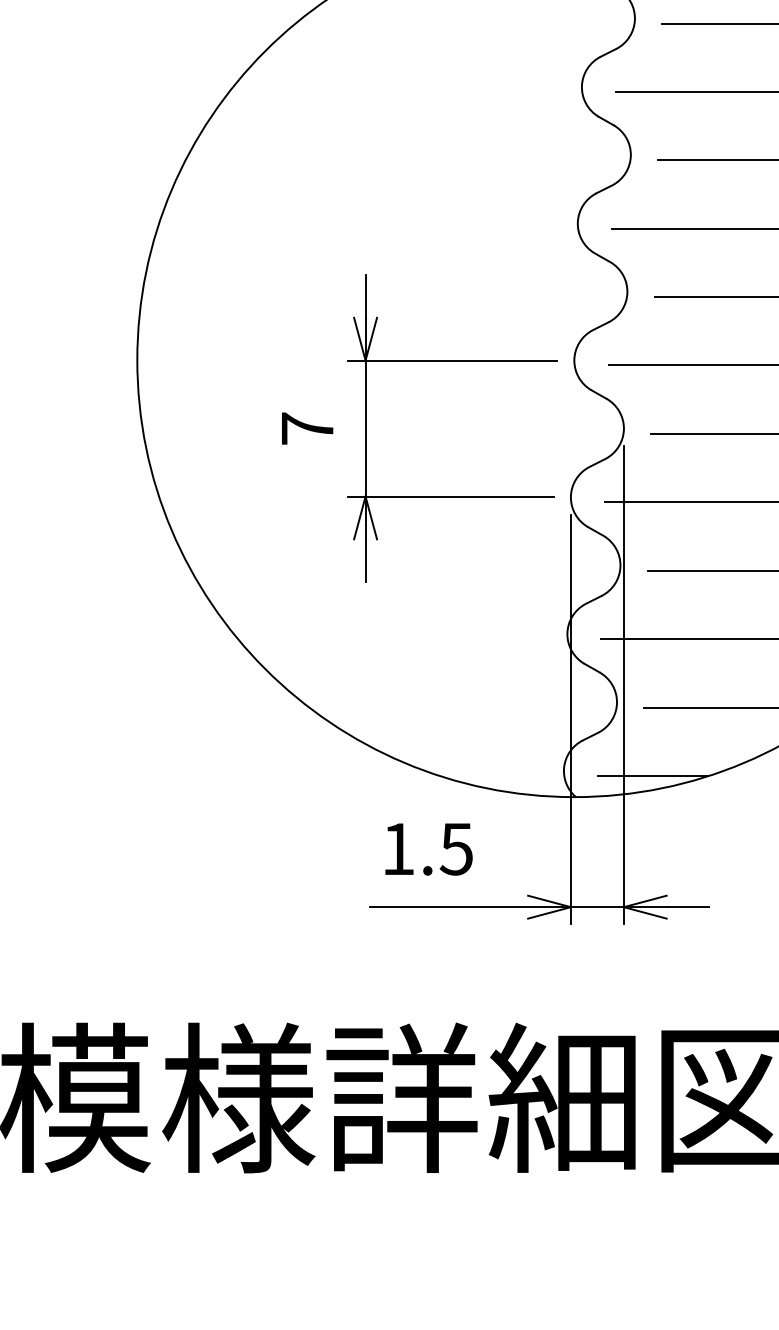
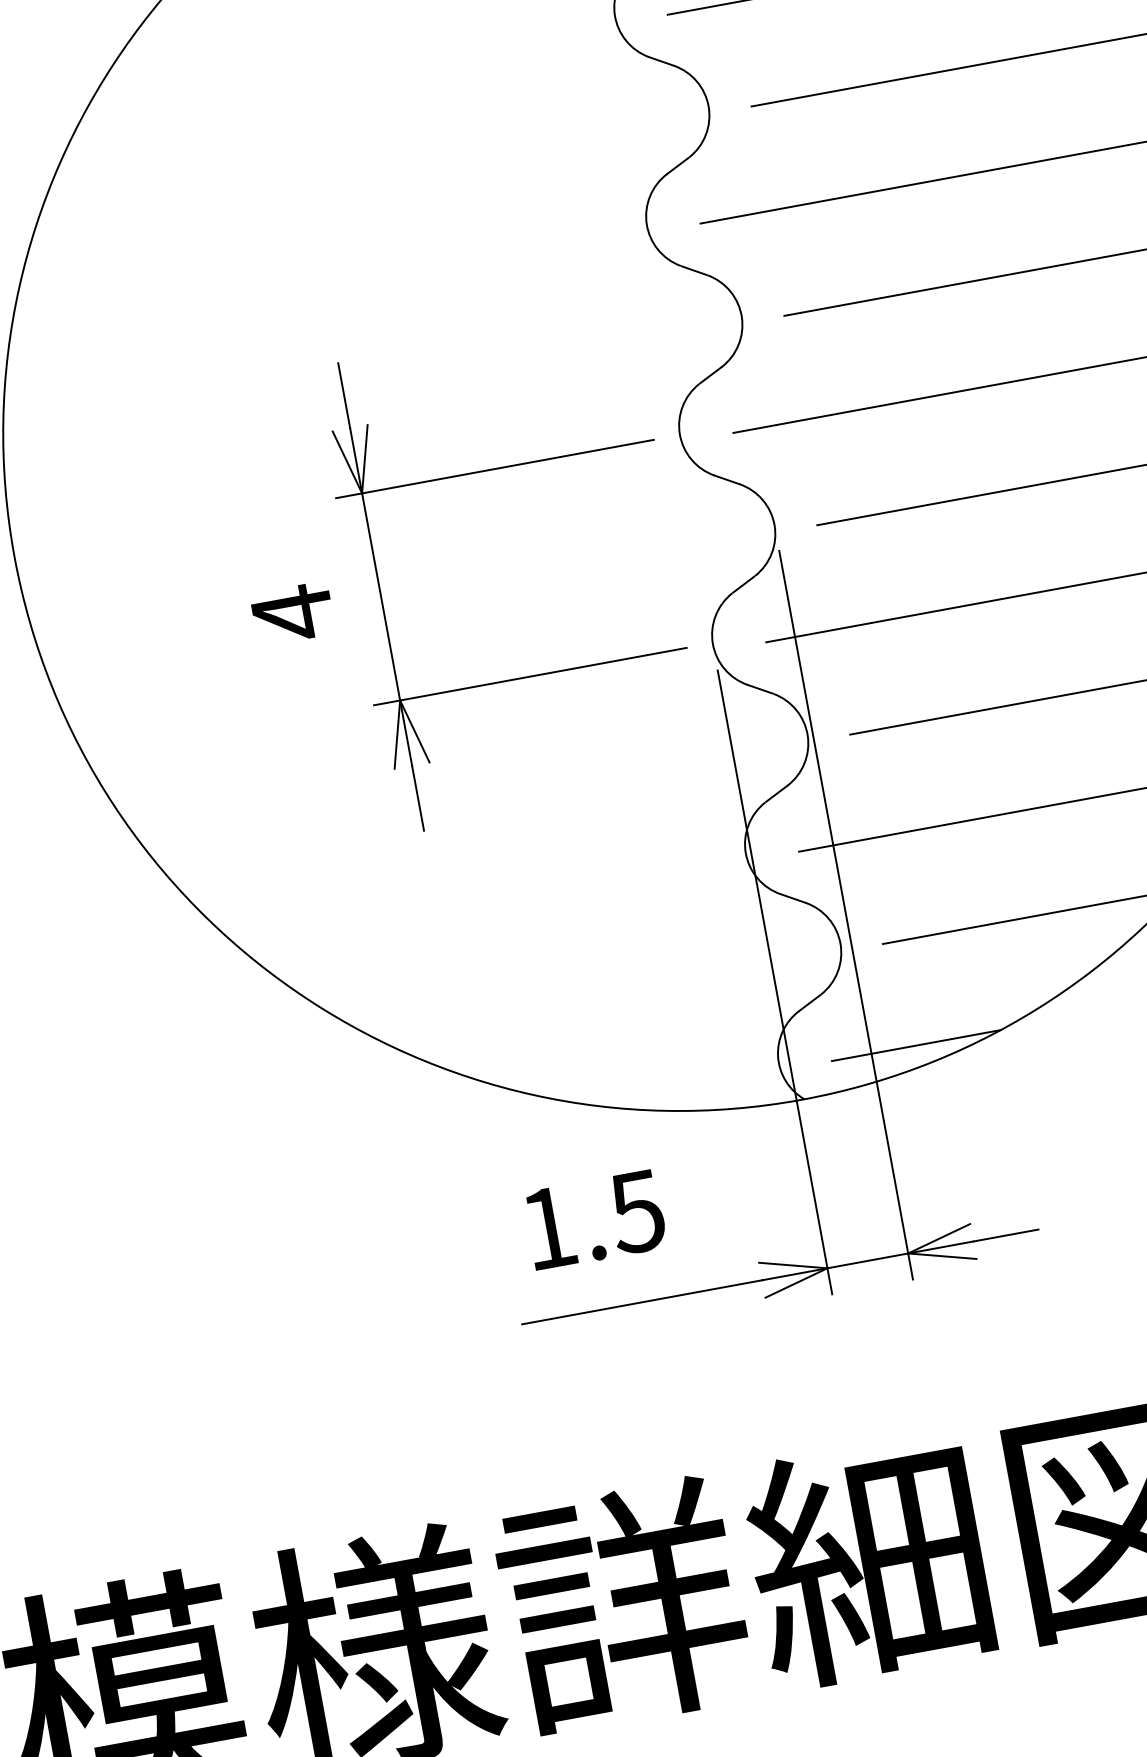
text: (307, 428) -> (292, 613), 7 -> 4

